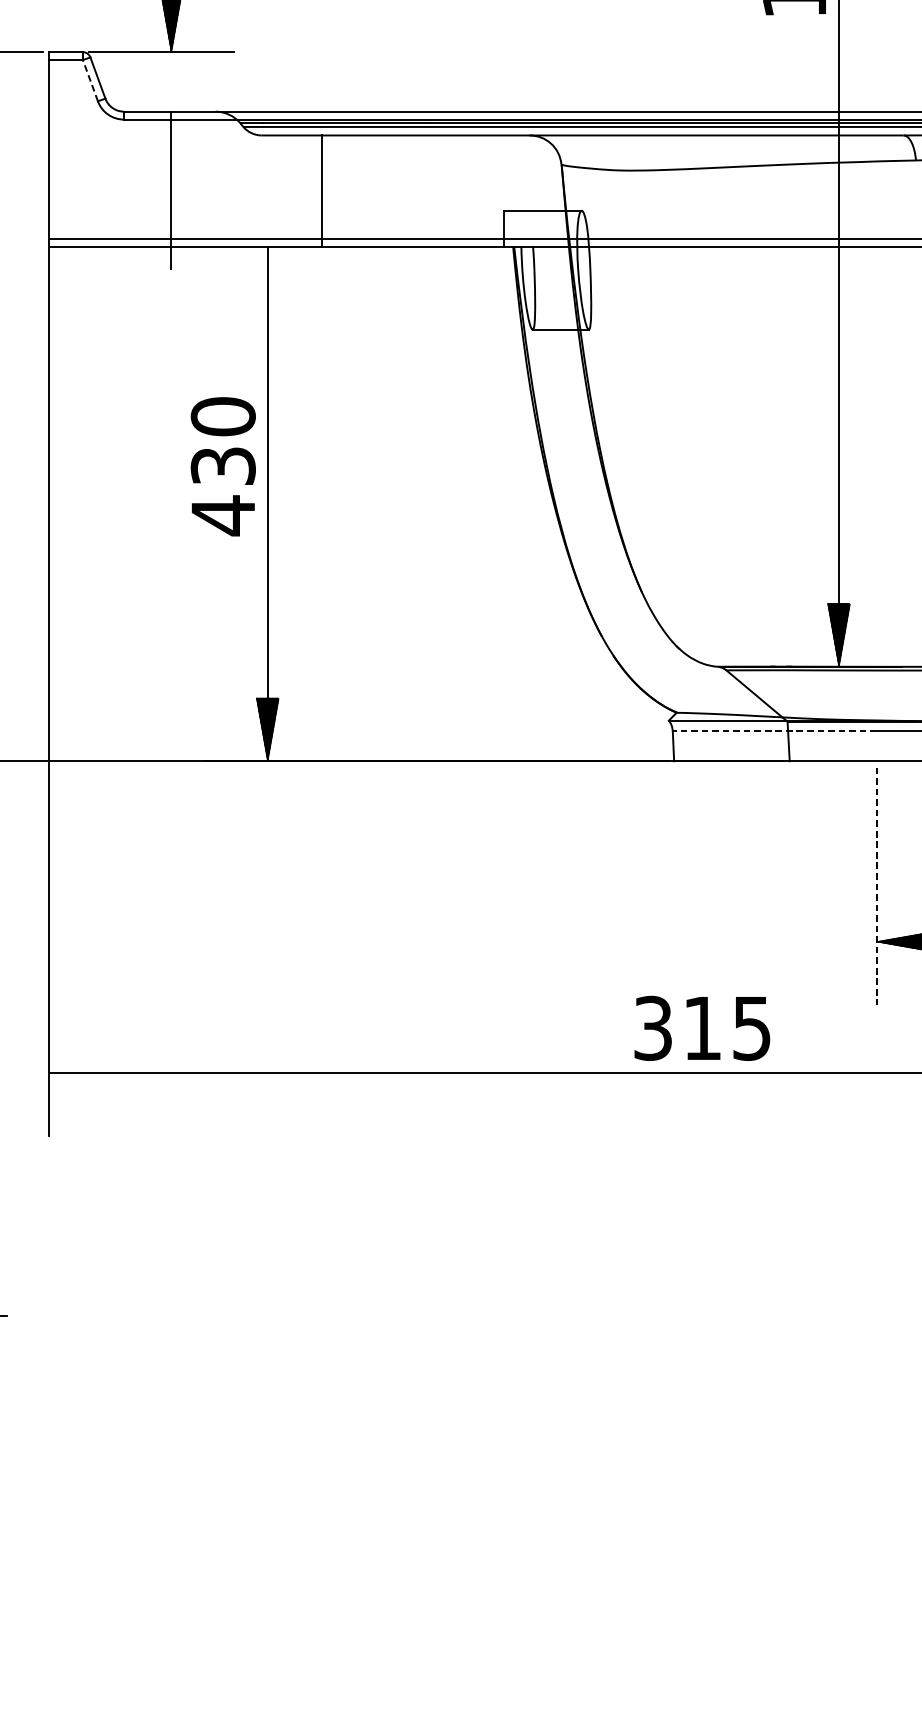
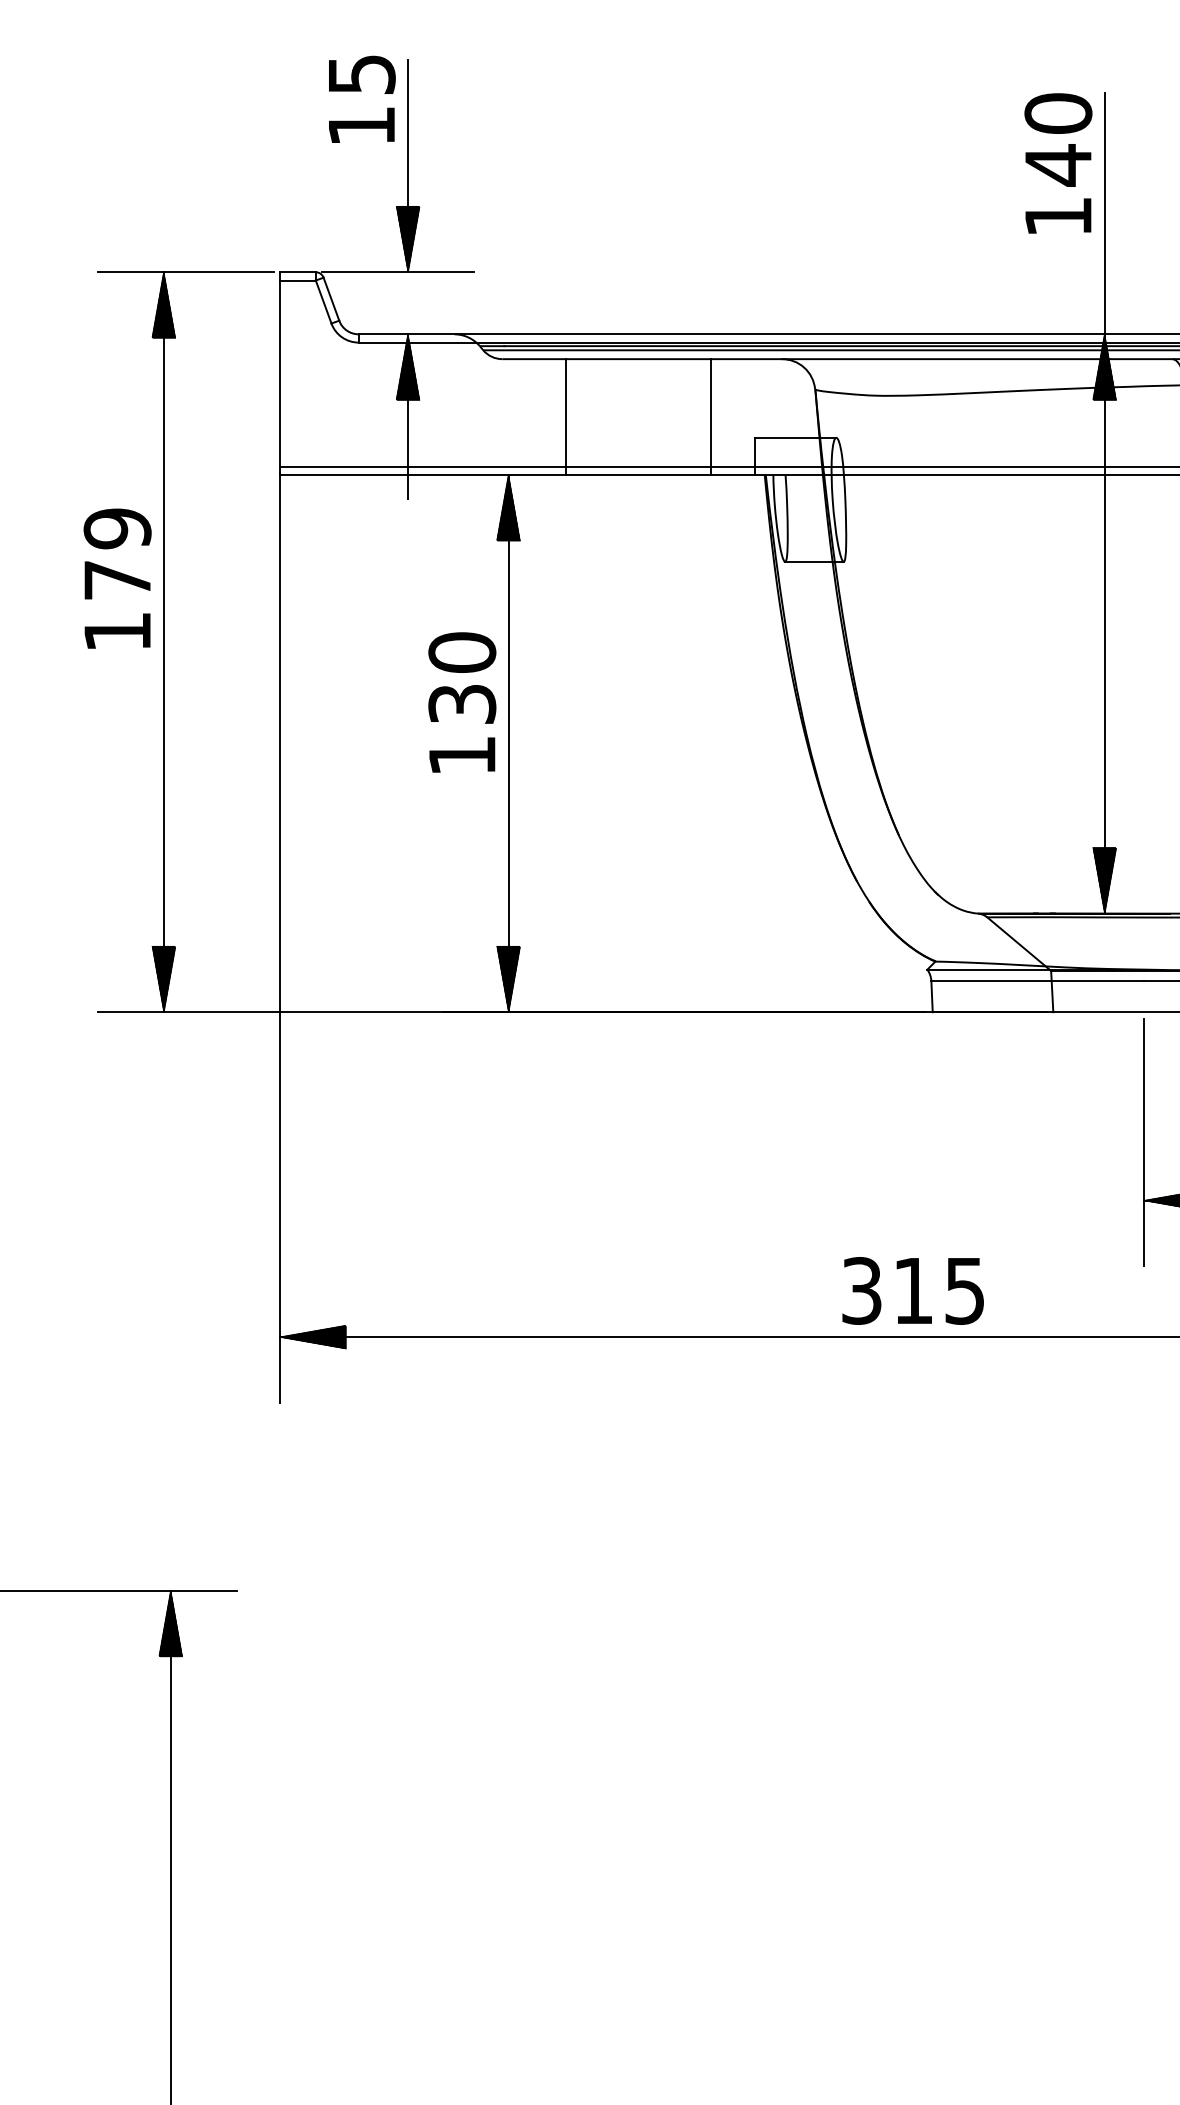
line: (90, 81) -> (323, 302), dashed -> solid
hatch: (170, 143) -> (407, 367), added
hatch: (838, 143) -> (1104, 367), added
line: (461, 191) -> (710, 417), added
hatch: (267, 277) -> (508, 507), added
text: (223, 515) -> (462, 755), 430 -> 130
line: (774, 731) -> (1037, 981), dashed -> solid
line: (877, 886) -> (1144, 1142), dashed -> solid
text: (701, 1027) -> (912, 1290), moved
hatch: (79, 1072) -> (312, 1336), added

